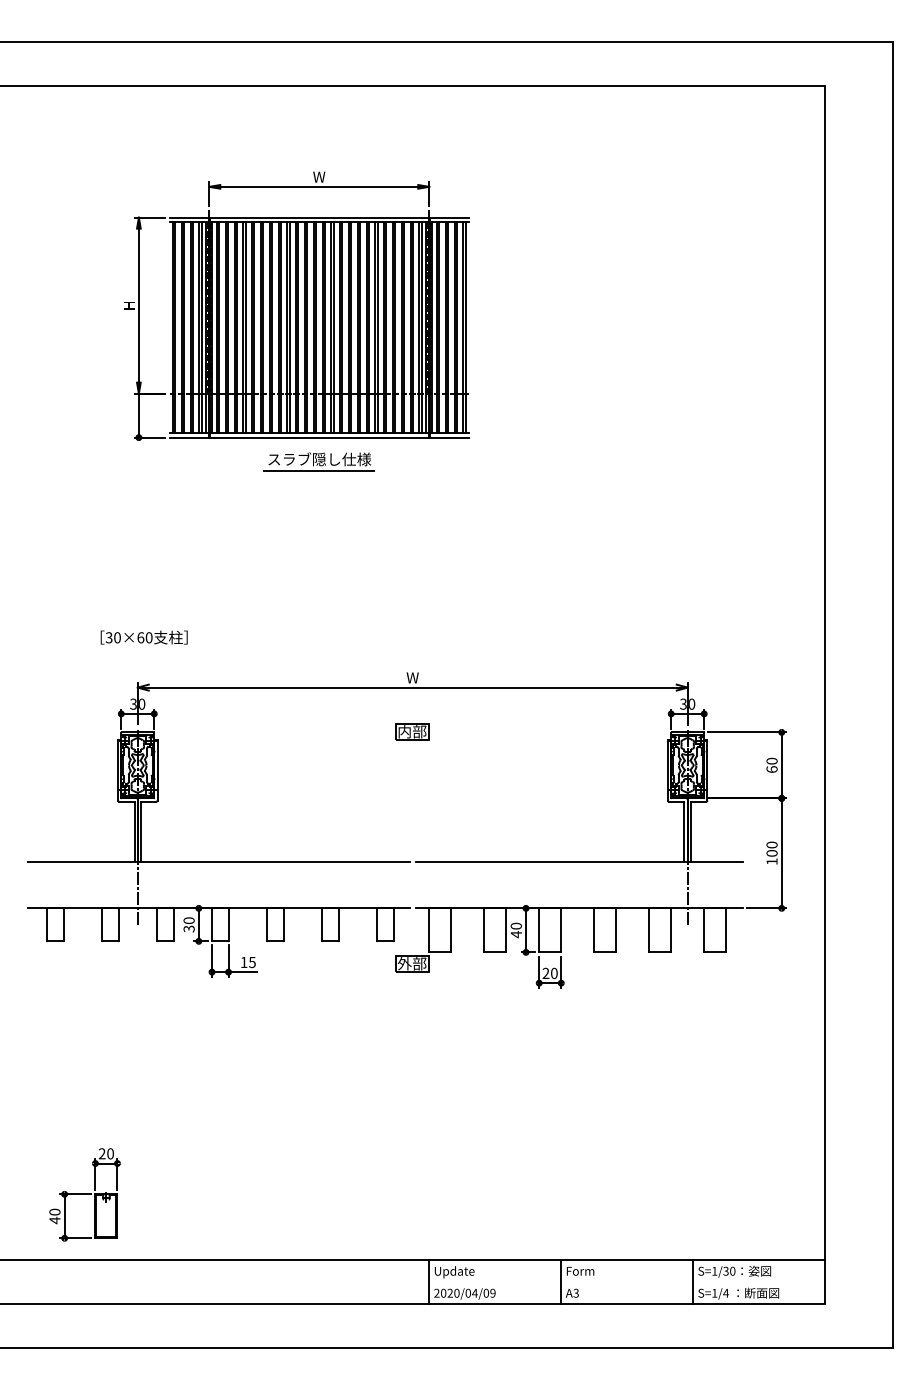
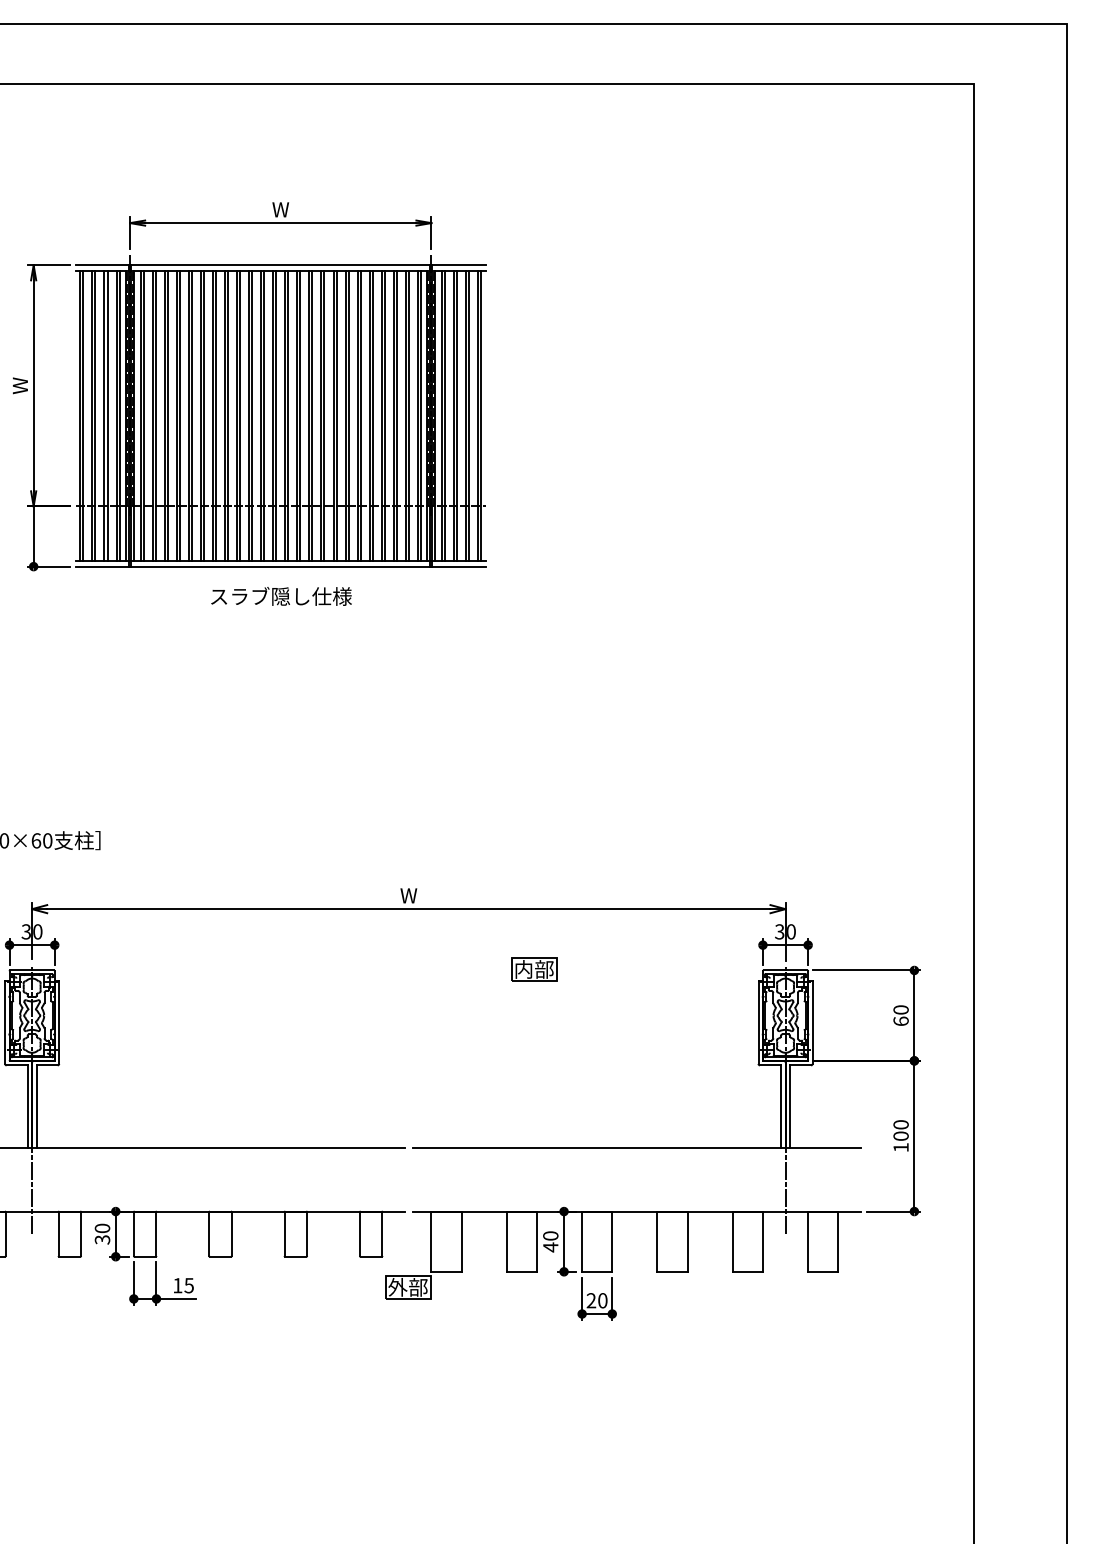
text: (128, 305) -> (19, 385), H -> W
line: (319, 470) -> (281, 611), removed
part: (412, 731) -> (534, 969), moved

